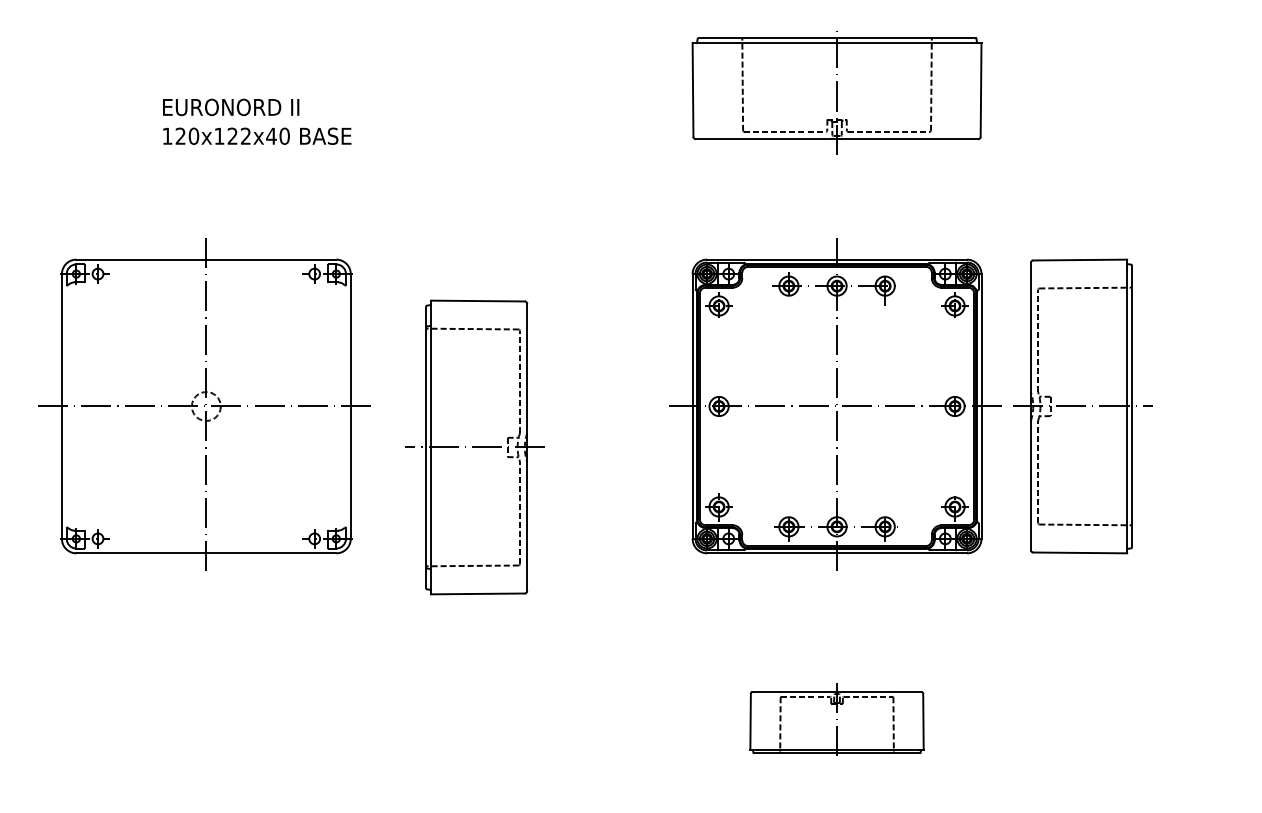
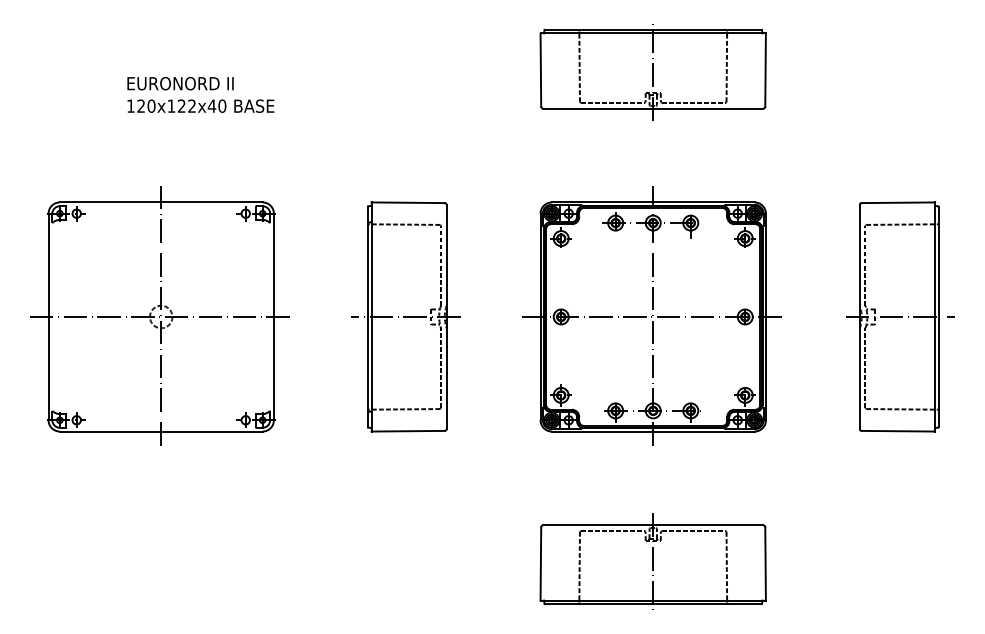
part: (1082, 406) -> (900, 317), moved
part: (474, 447) -> (405, 317), moved
part: (836, 719) -> (652, 561), size x1.67

